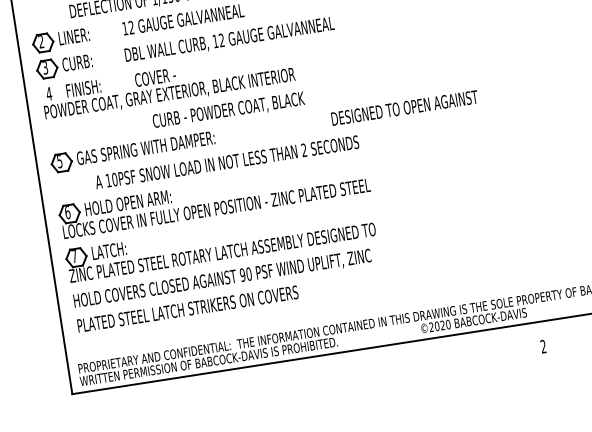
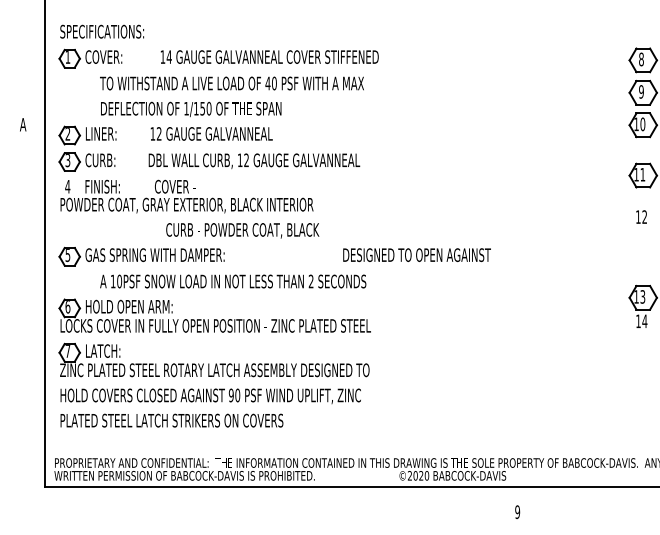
text: (543, 346) -> (517, 512), 2 -> 9

